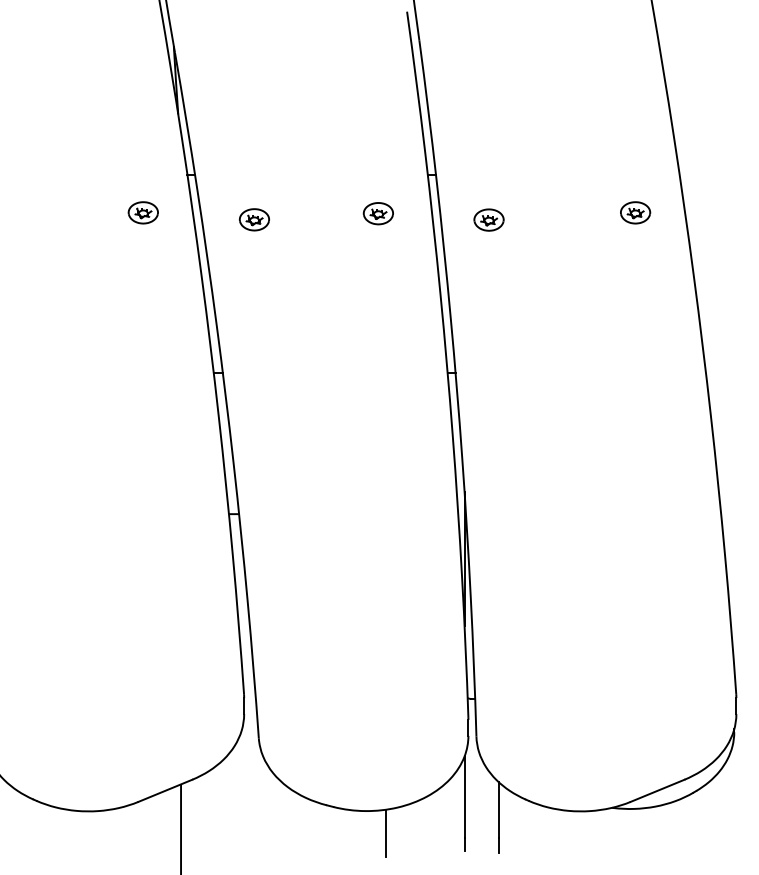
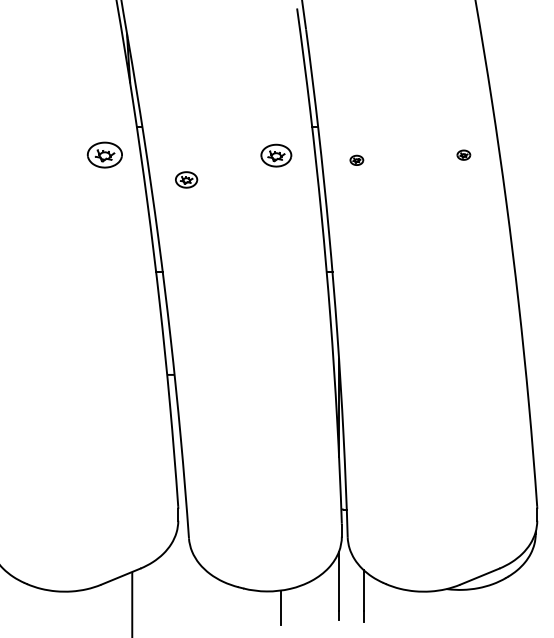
part: (142, 212) -> (104, 154), size x1.6
part: (635, 212) -> (463, 154), size x0.6
part: (377, 213) -> (275, 155), size x1.4
part: (253, 219) -> (185, 179), moved
part: (488, 219) -> (356, 160), size x0.6

